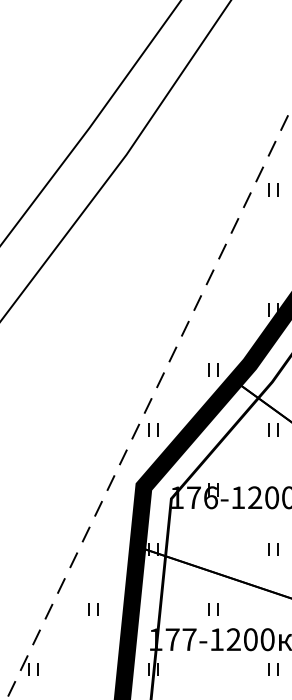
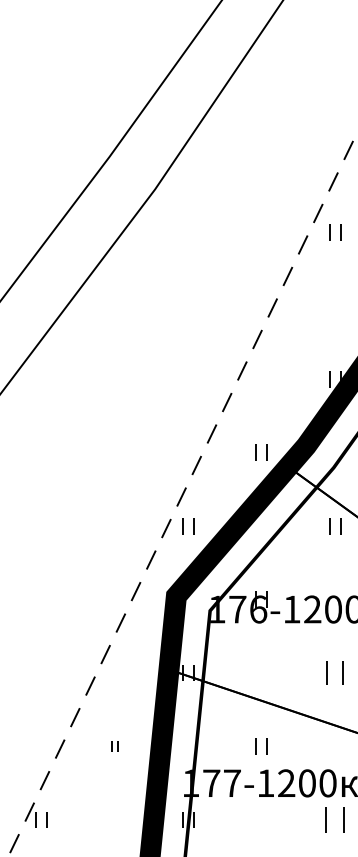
part: (273, 549) -> (335, 672), size x1.4
part: (93, 609) -> (114, 746), size x0.6
part: (273, 669) -> (335, 819), size x1.6

